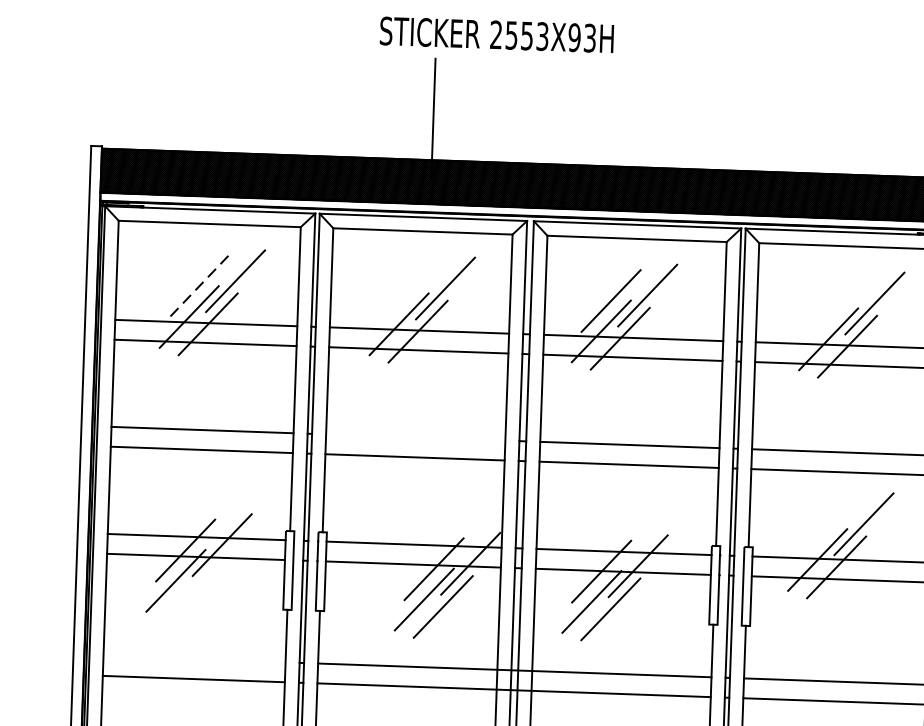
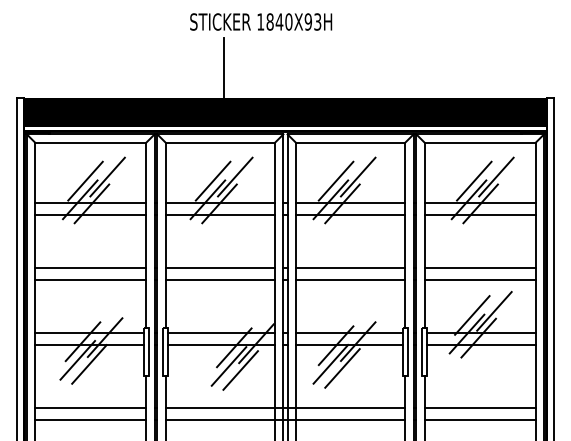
text: (518, 34) -> (274, 21), 2553X93H -> 1840X93H
line: (198, 287) -> (85, 181), dashed -> solid
line: (407, 292) -> (212, 180), added
line: (838, 307) -> (474, 180), added
line: (414, 437) -> (219, 268), added
line: (827, 529) -> (472, 315), added
line: (194, 588) -> (89, 364), added
line: (194, 659) -> (90, 407), added

